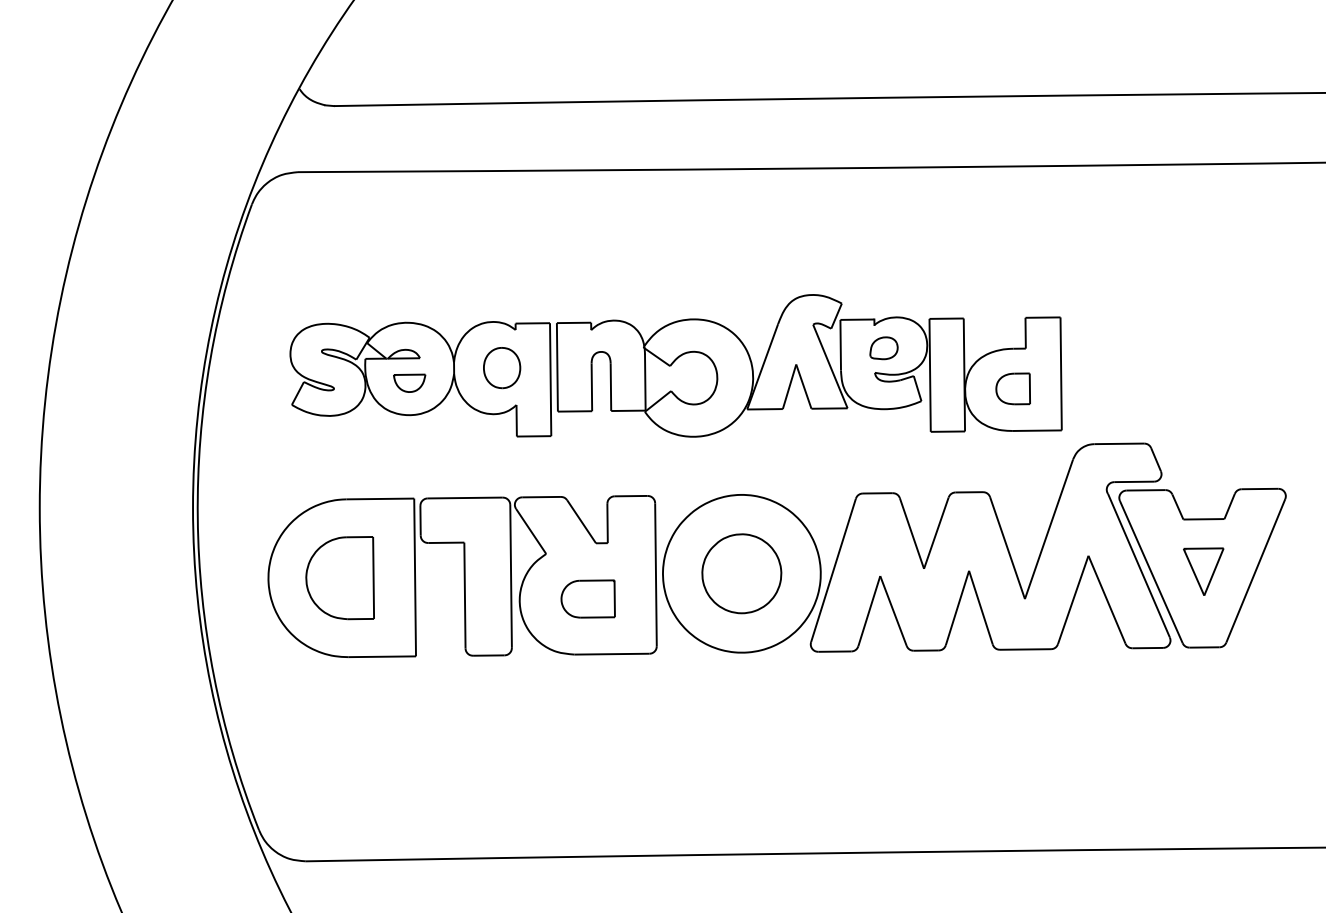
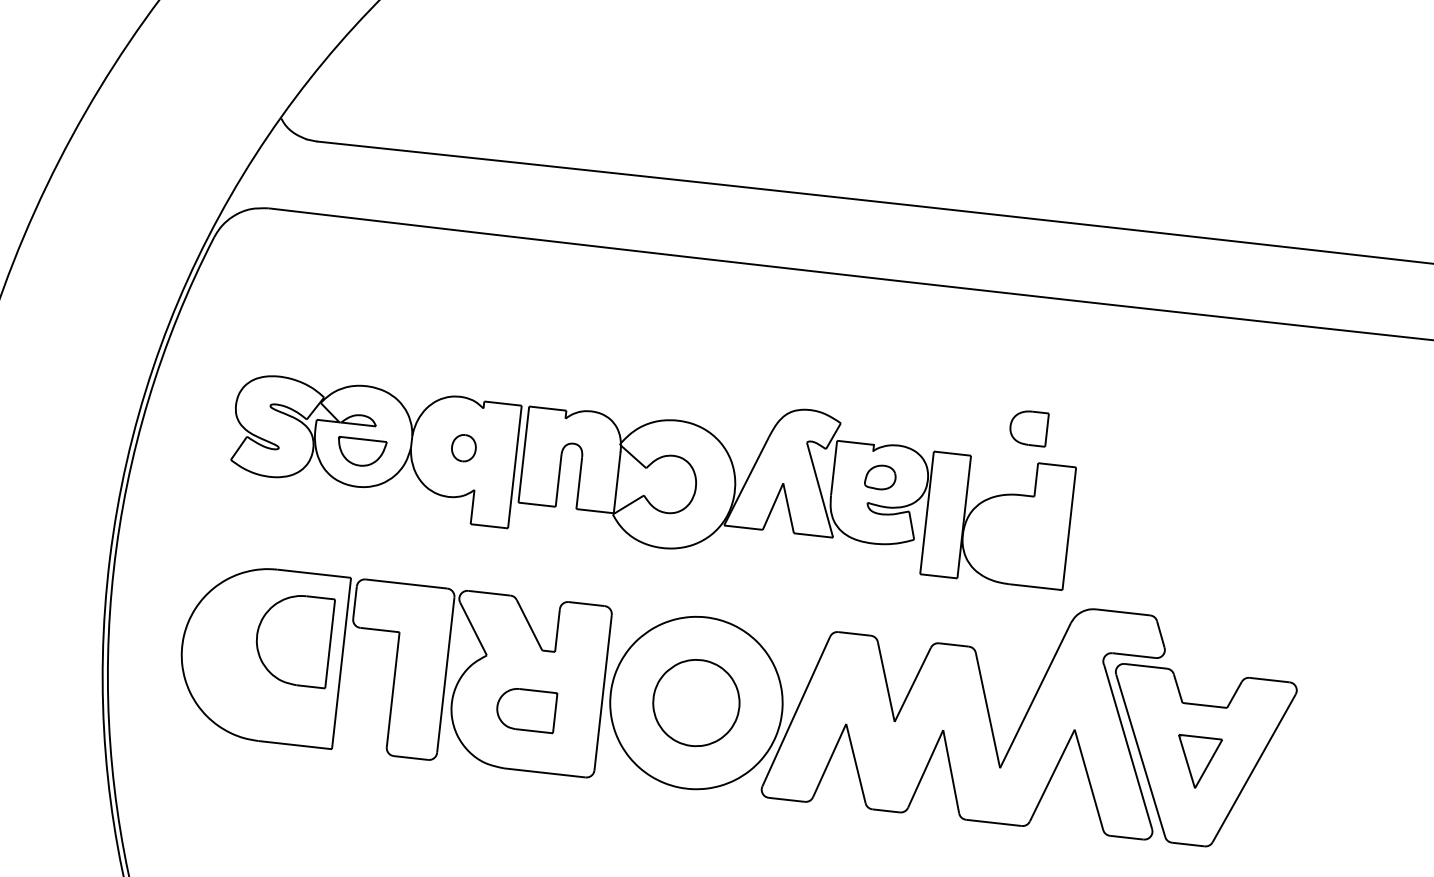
part: (502, 368) -> (464, 448), size x0.6
part: (409, 382) -> (361, 451), size x1.4
part: (1012, 388) -> (1028, 427), moved
part: (339, 578) -> (293, 639), moved

